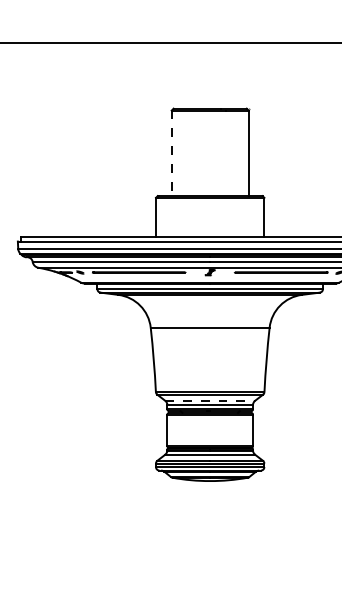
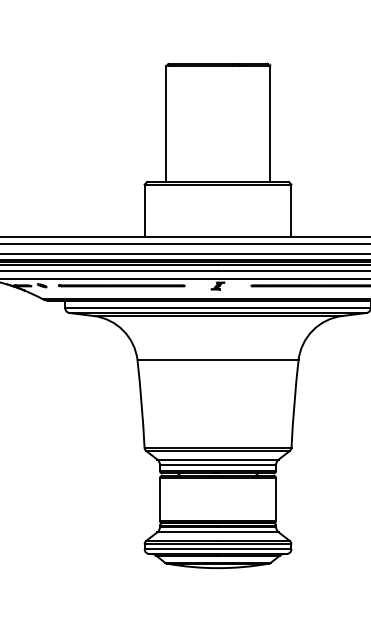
line: (171, 153) -> (165, 124), dashed -> solid
line: (210, 400) -> (218, 459), dashed -> solid

